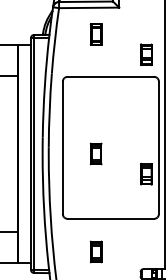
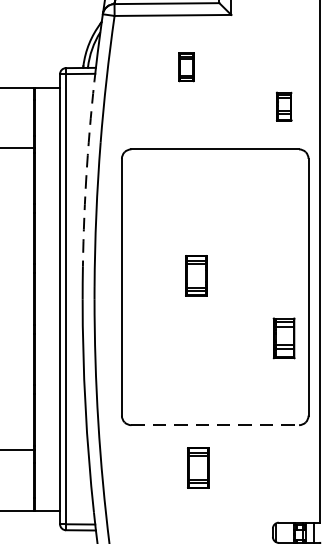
part: (95, 34) -> (185, 67), size x0.7
part: (146, 54) -> (284, 105), size x0.7
arc: (44, 86) -> (86, 168), solid -> dashed
part: (95, 153) -> (195, 274), moved
line: (111, 218) -> (216, 424), solid -> dashed
part: (95, 251) -> (196, 467), moved

